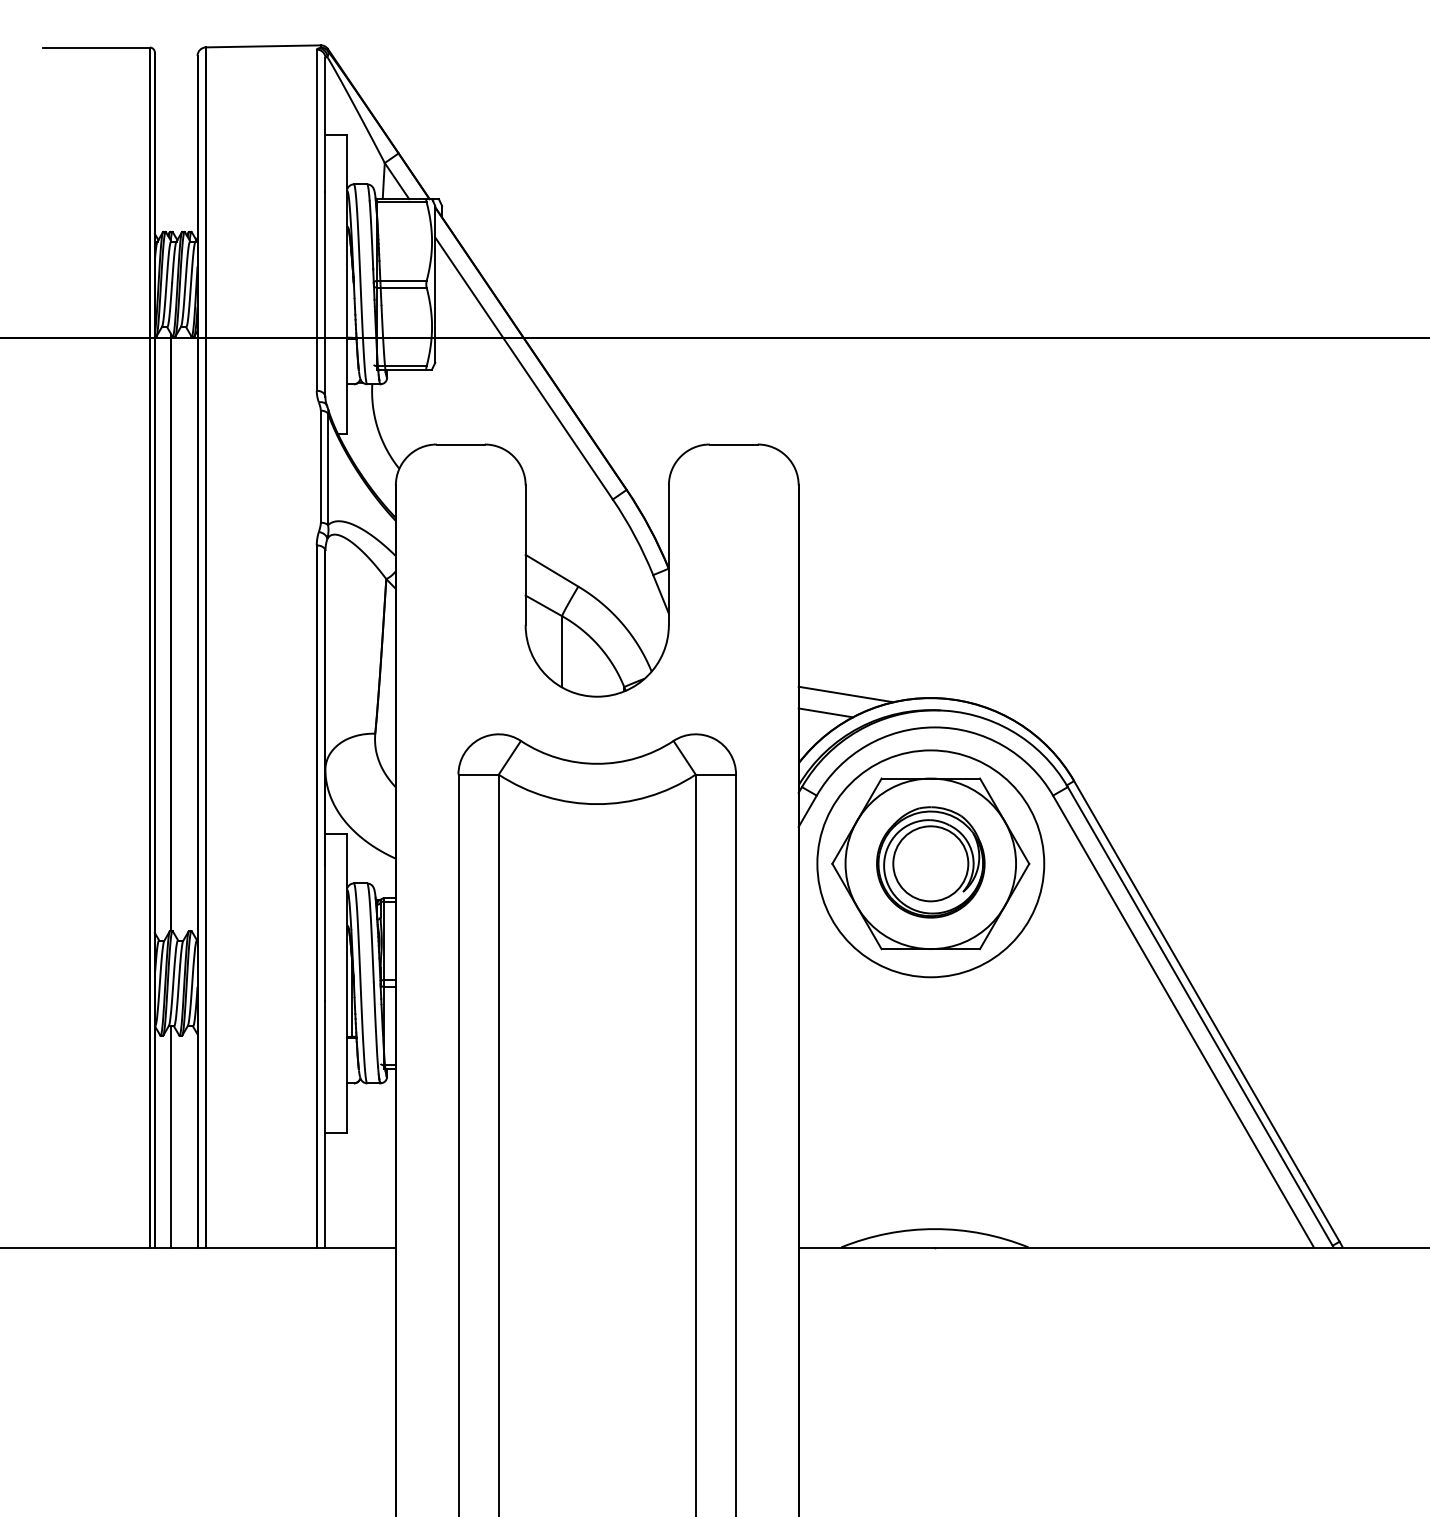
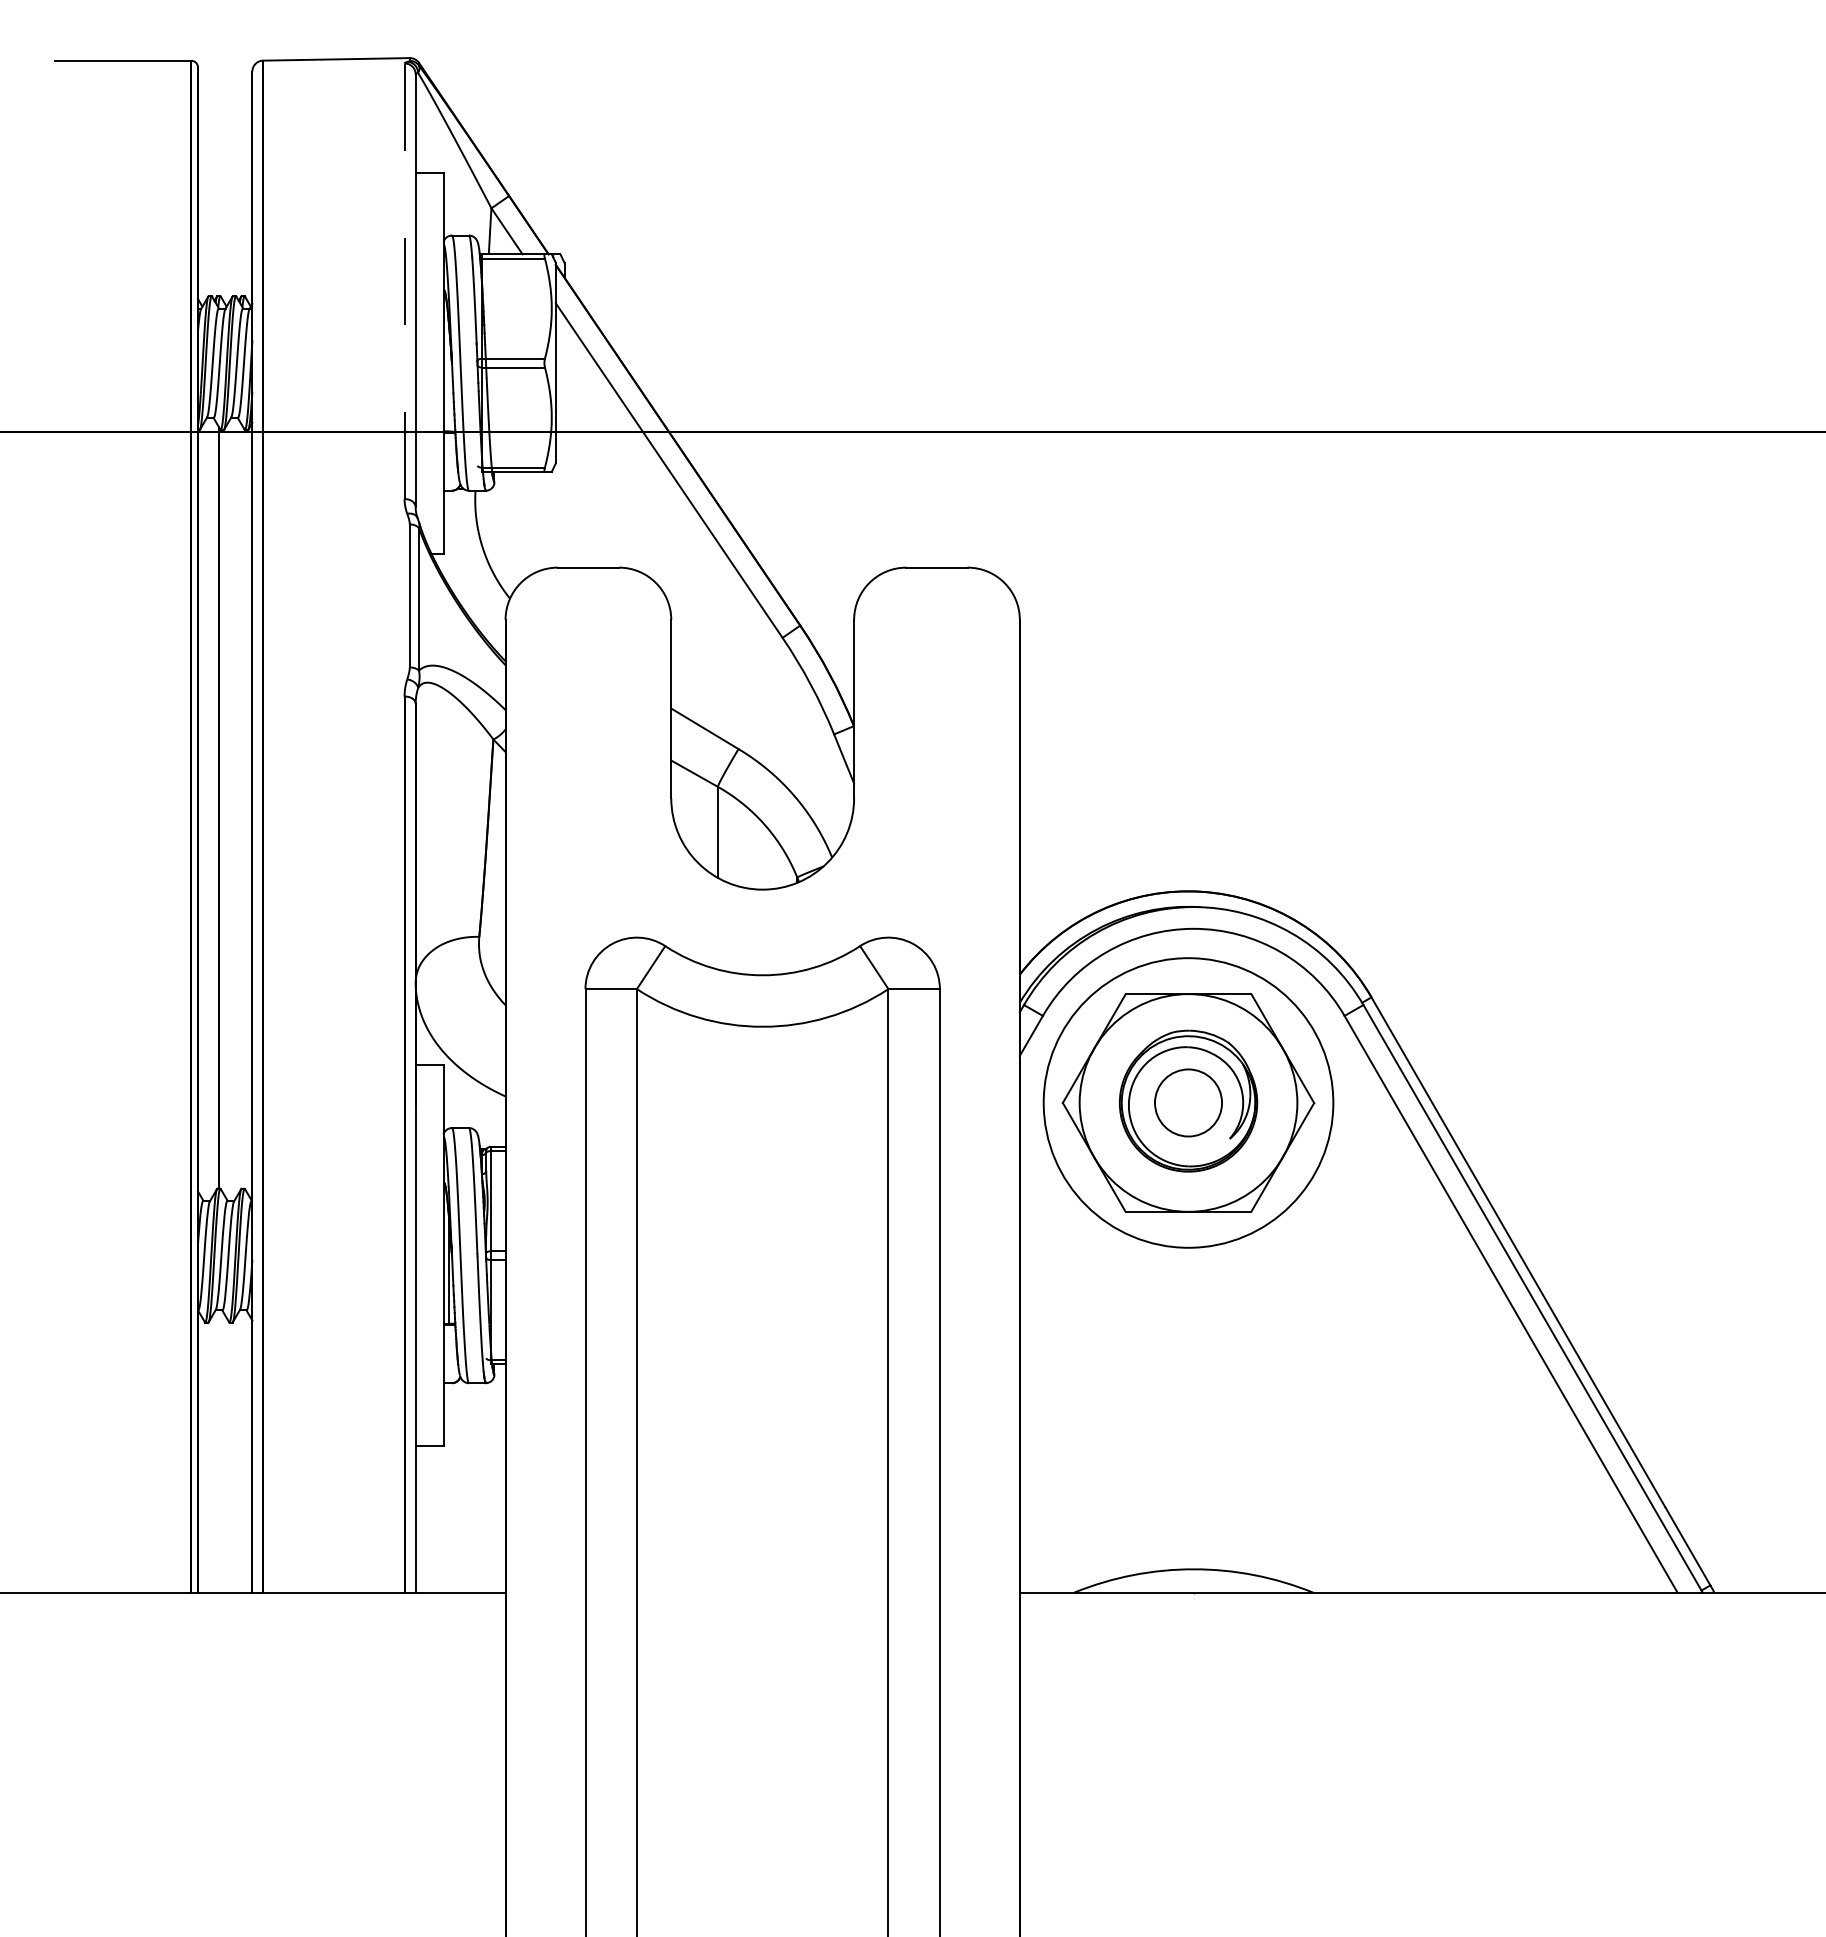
line: (316, 220) -> (404, 281), solid -> dashed
line: (845, 694) -> (1079, 886), removed
line: (825, 712) -> (1054, 909), removed
circle: (930, 863) -> (1188, 1102), size x0.7
line: (171, 1136) -> (219, 1451), removed

